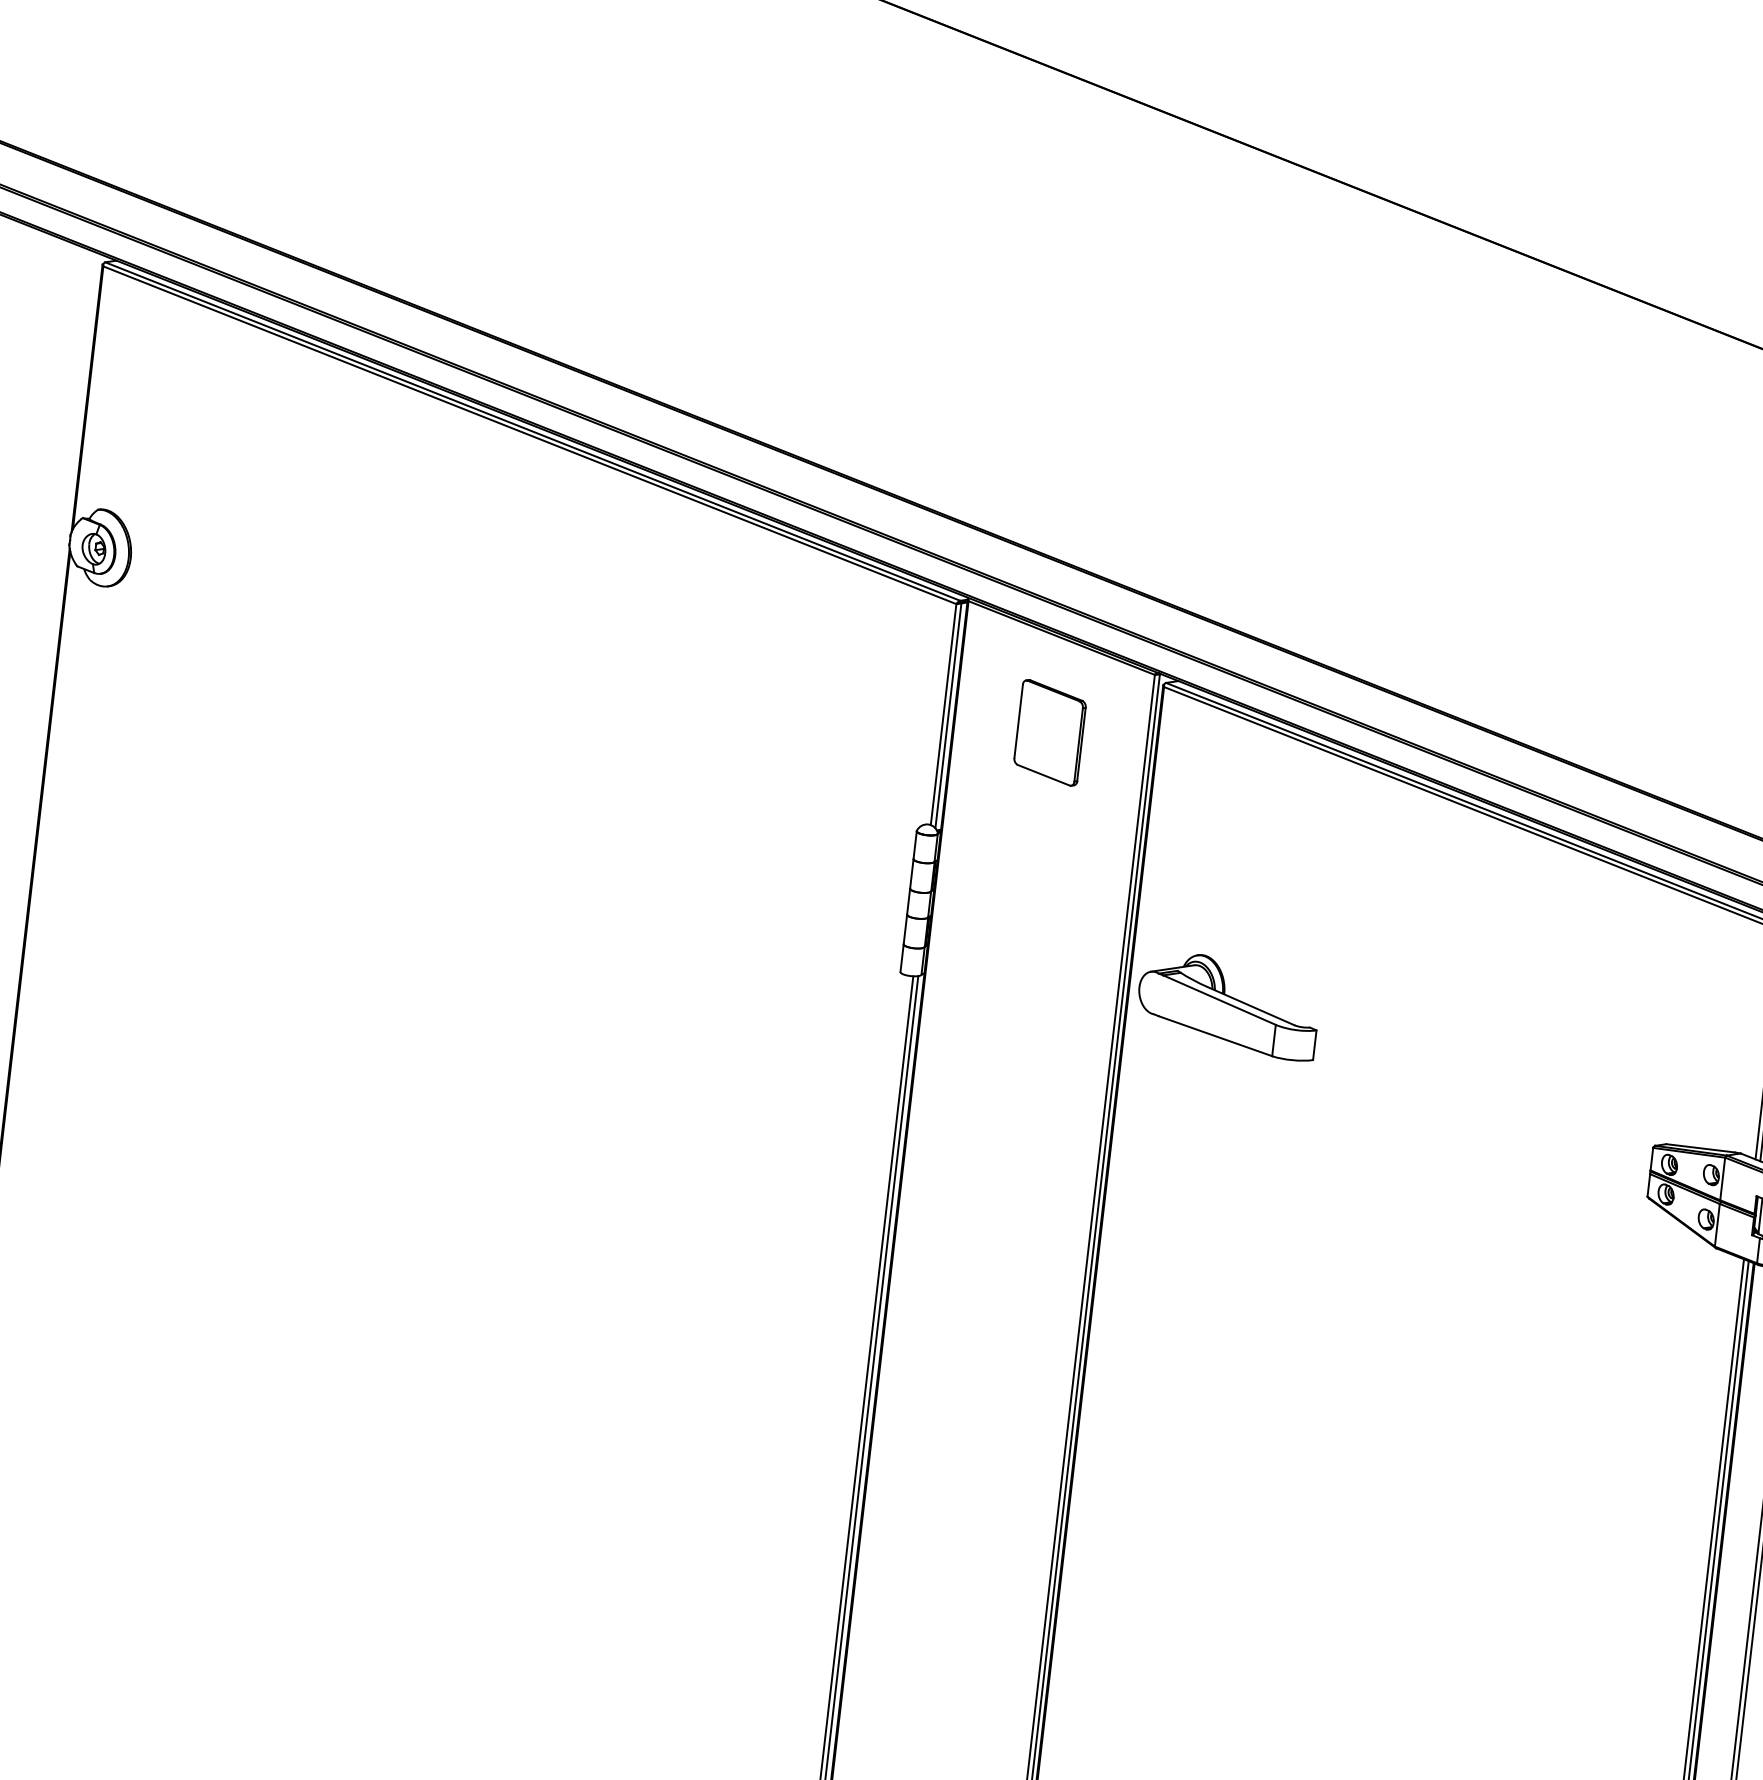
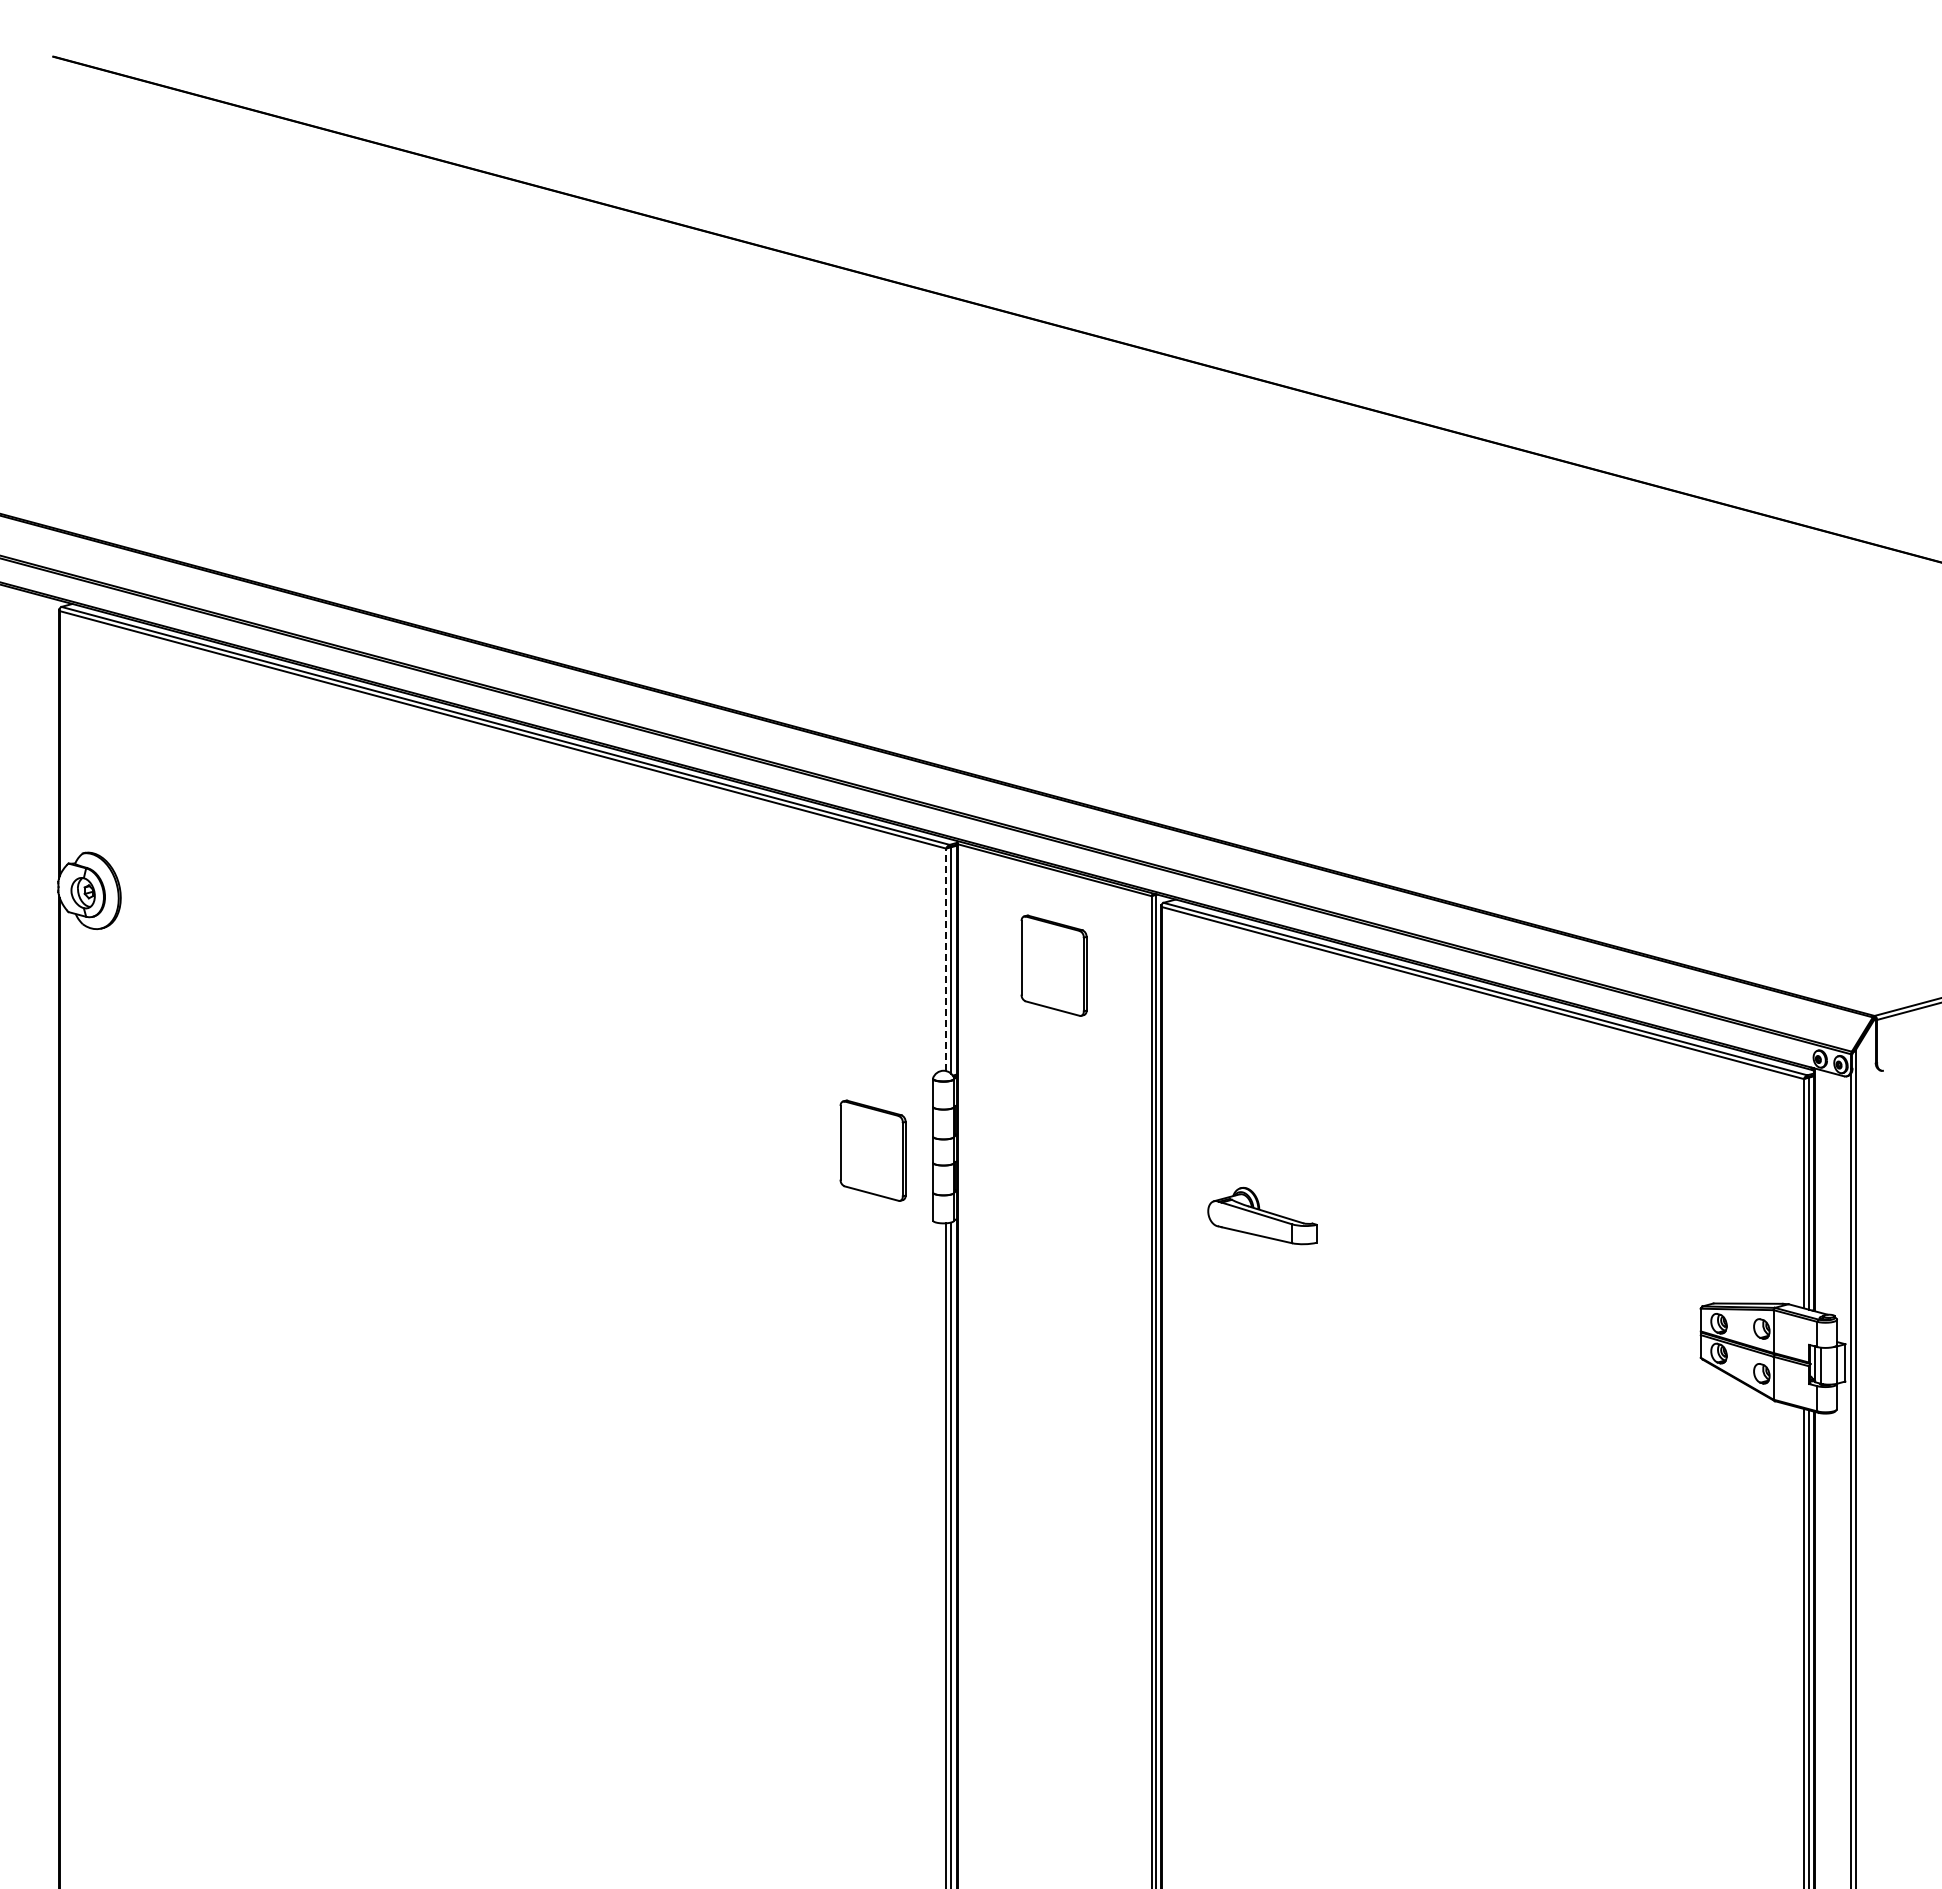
line: (943, 714) -> (946, 959), solid -> dashed
part: (848, 895) -> (872, 1150), added
part: (1228, 1004) -> (1262, 1215), size x0.6

